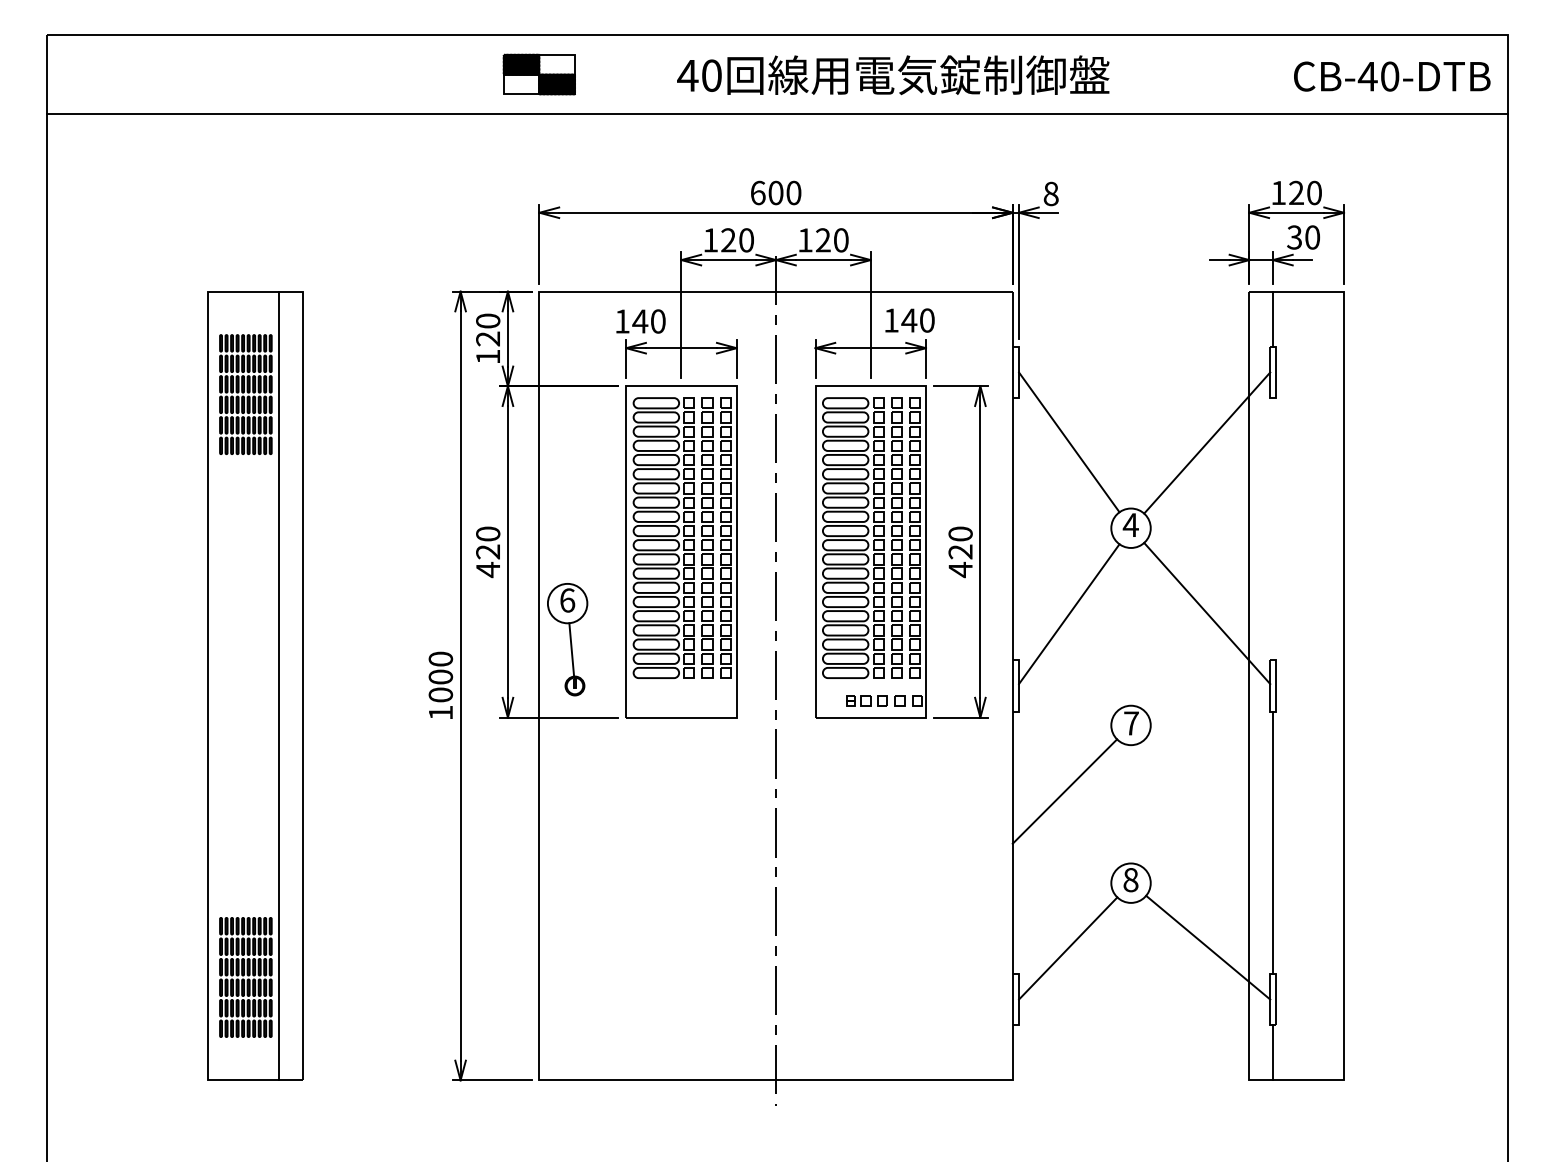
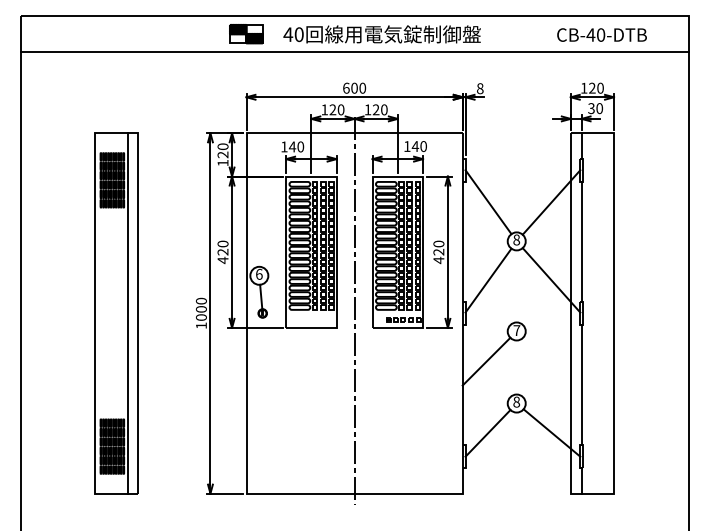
text: (891, 75) -> (381, 34), moved
text: (1391, 75) -> (601, 34), moved
text: (1130, 524) -> (516, 239), 4 -> 8
line: (1272, 528) -> (581, 241), added

